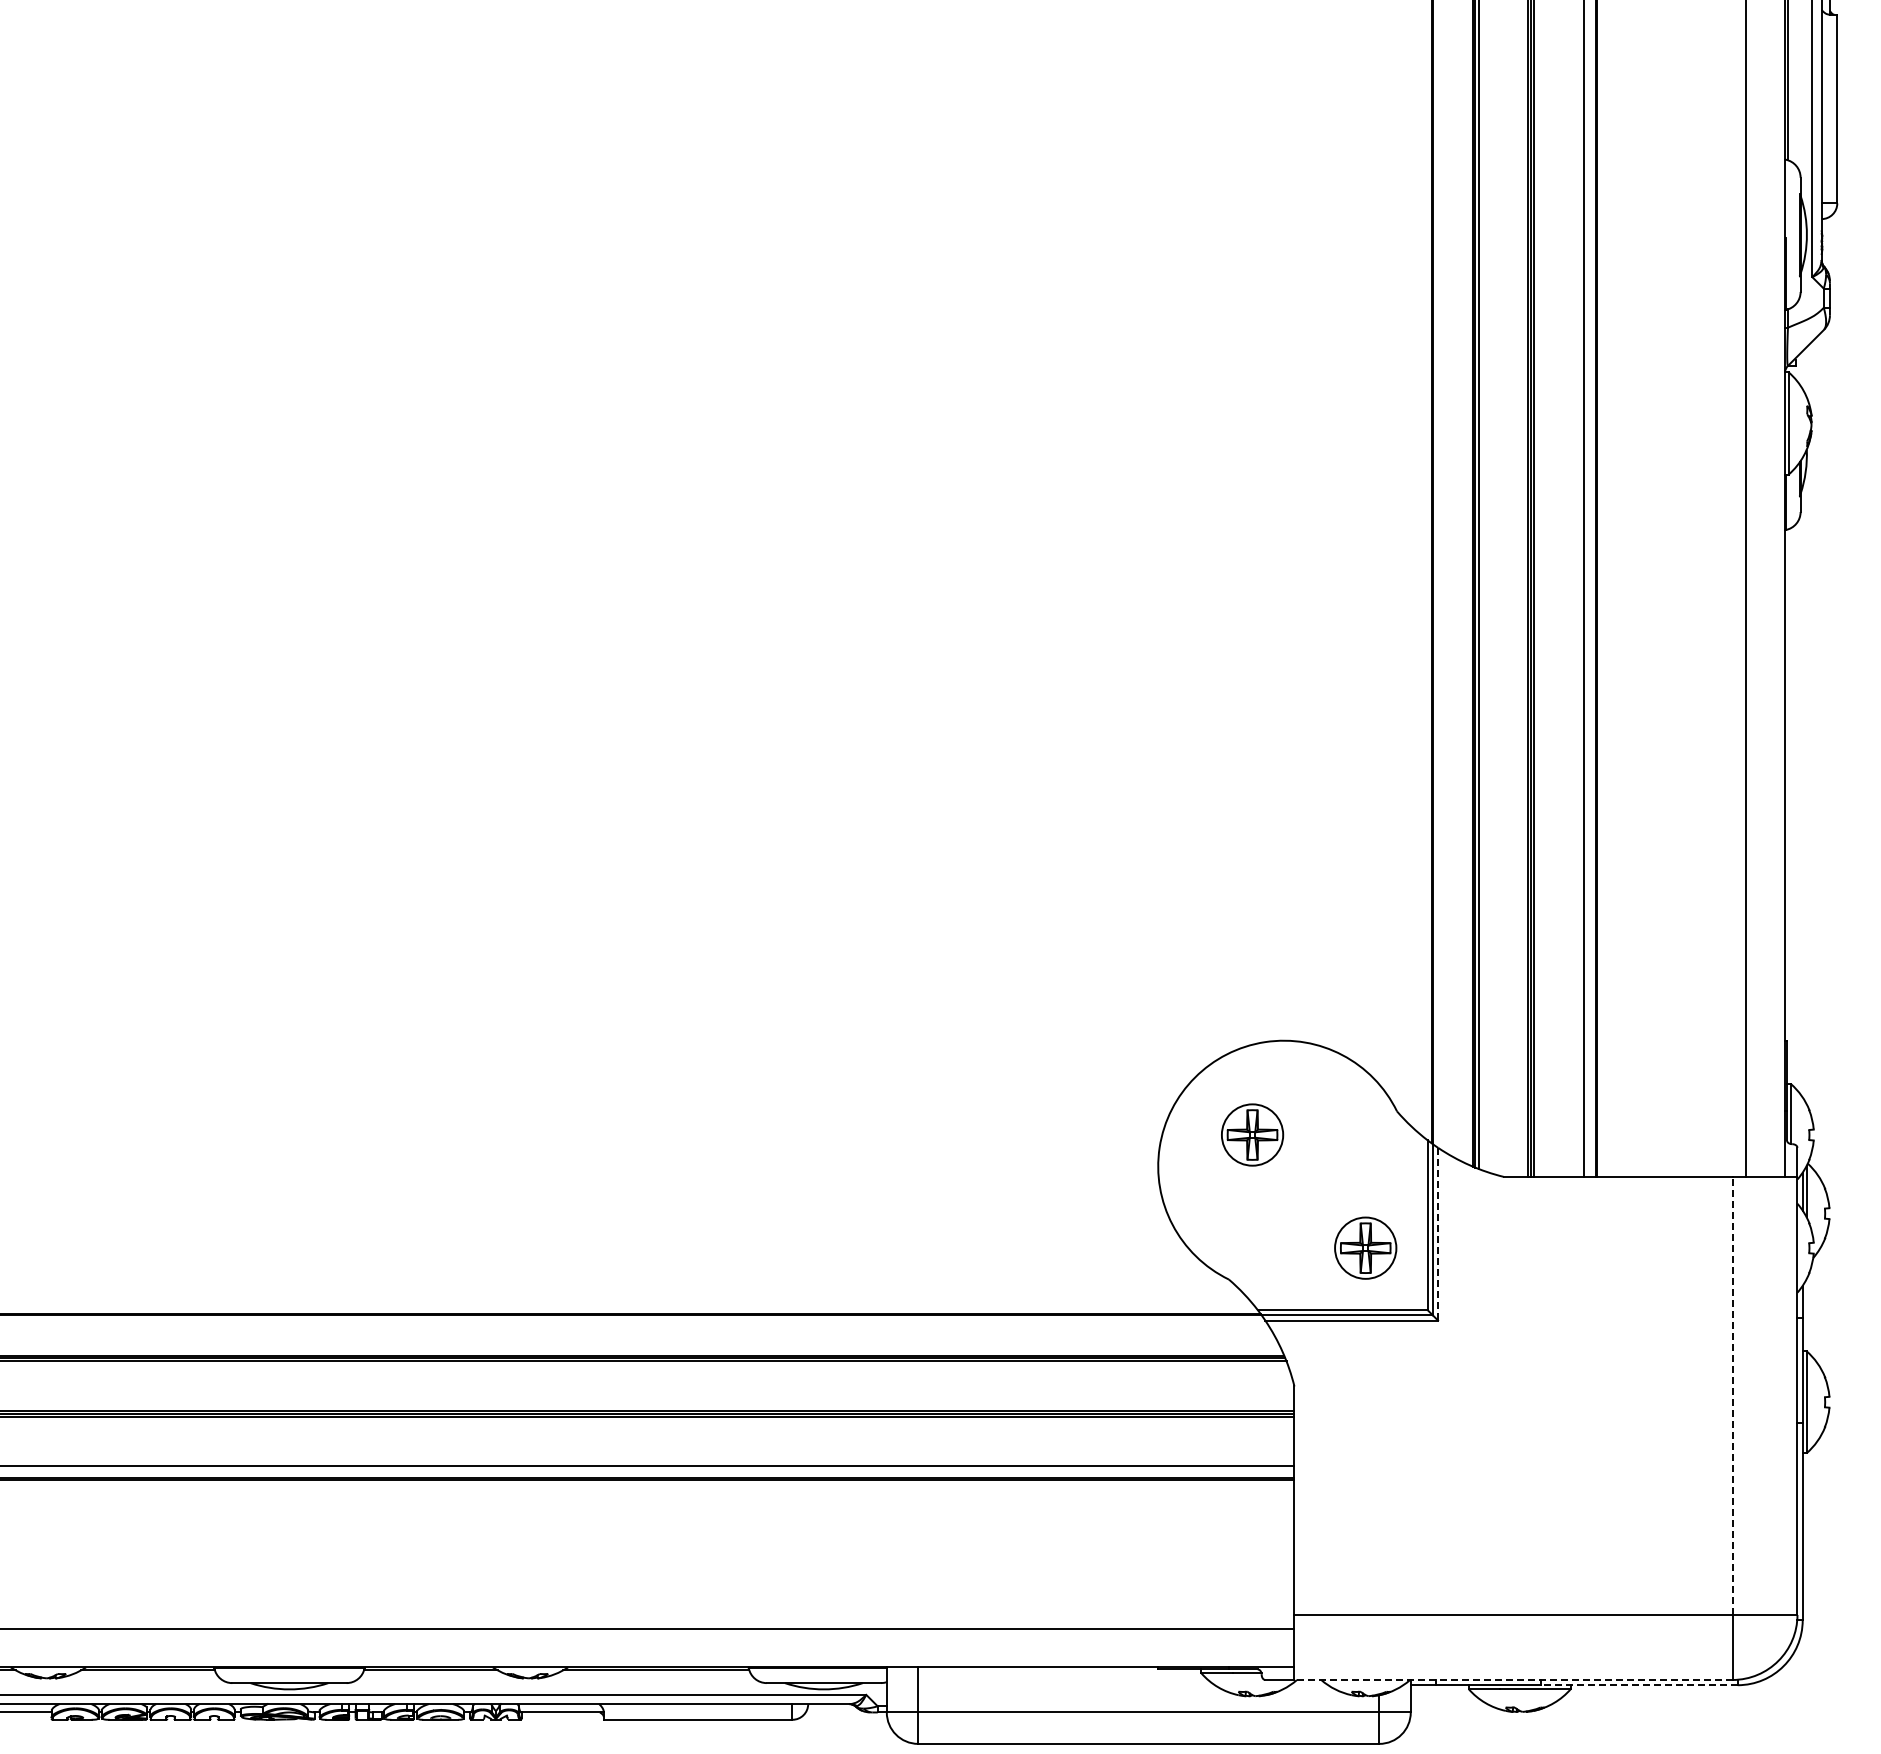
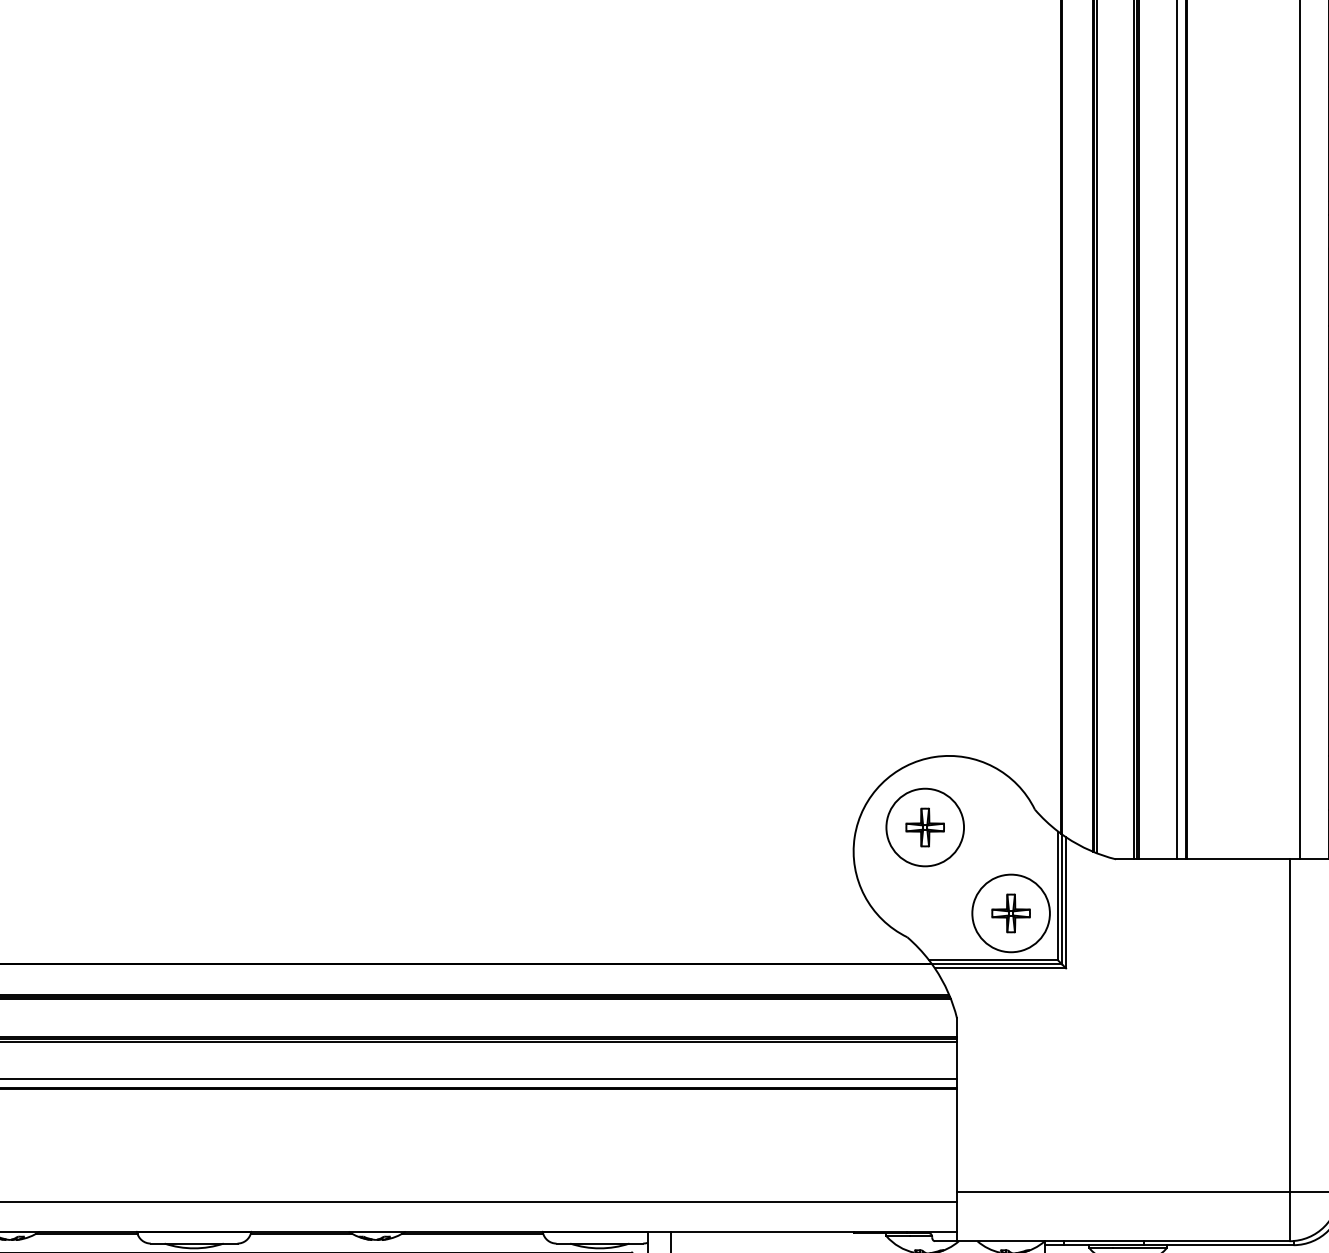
circle: (1252, 1134) -> (925, 827), size x1.67
line: (1438, 1234) -> (1066, 903), dashed -> solid
circle: (1365, 1248) -> (1010, 913), size x1.67
line: (1732, 1395) -> (1289, 1025), dashed -> solid
line: (1512, 1679) -> (1122, 1240), dashed -> solid
line: (1639, 1685) -> (1218, 1245), dashed -> solid

